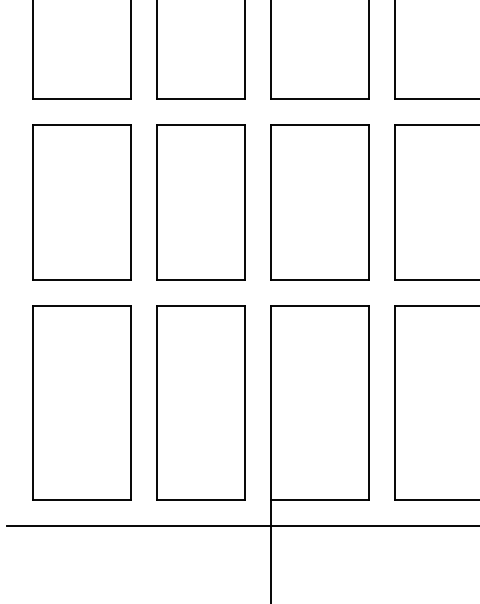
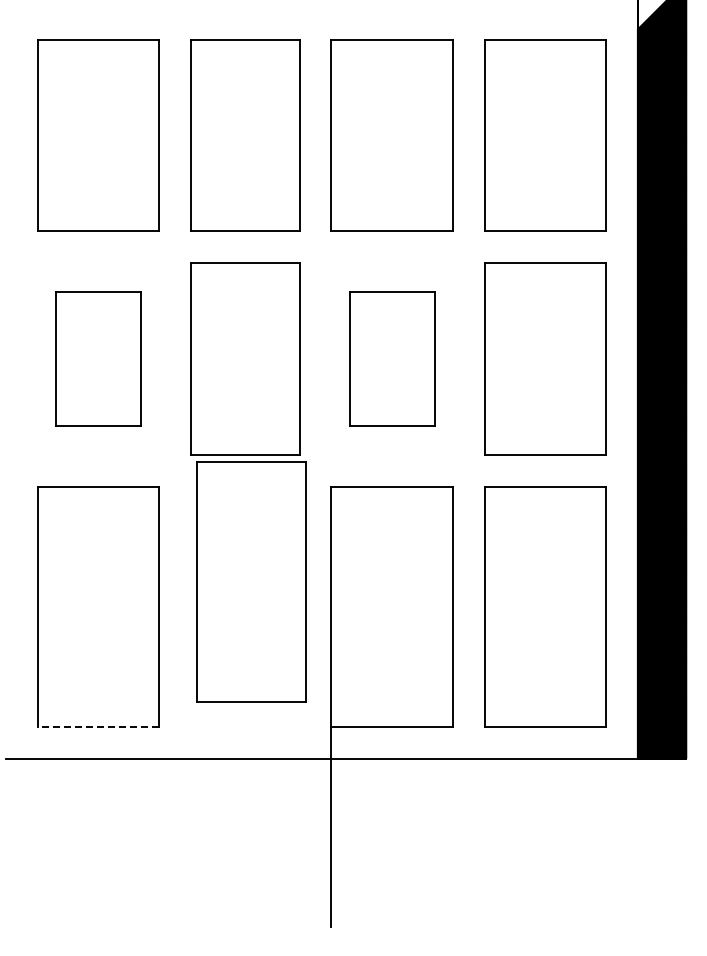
part: (82, 202) -> (98, 358), size x0.7
part: (319, 202) -> (391, 358), size x0.7
part: (201, 403) -> (251, 581), moved
line: (82, 500) -> (98, 726), solid -> dashed

